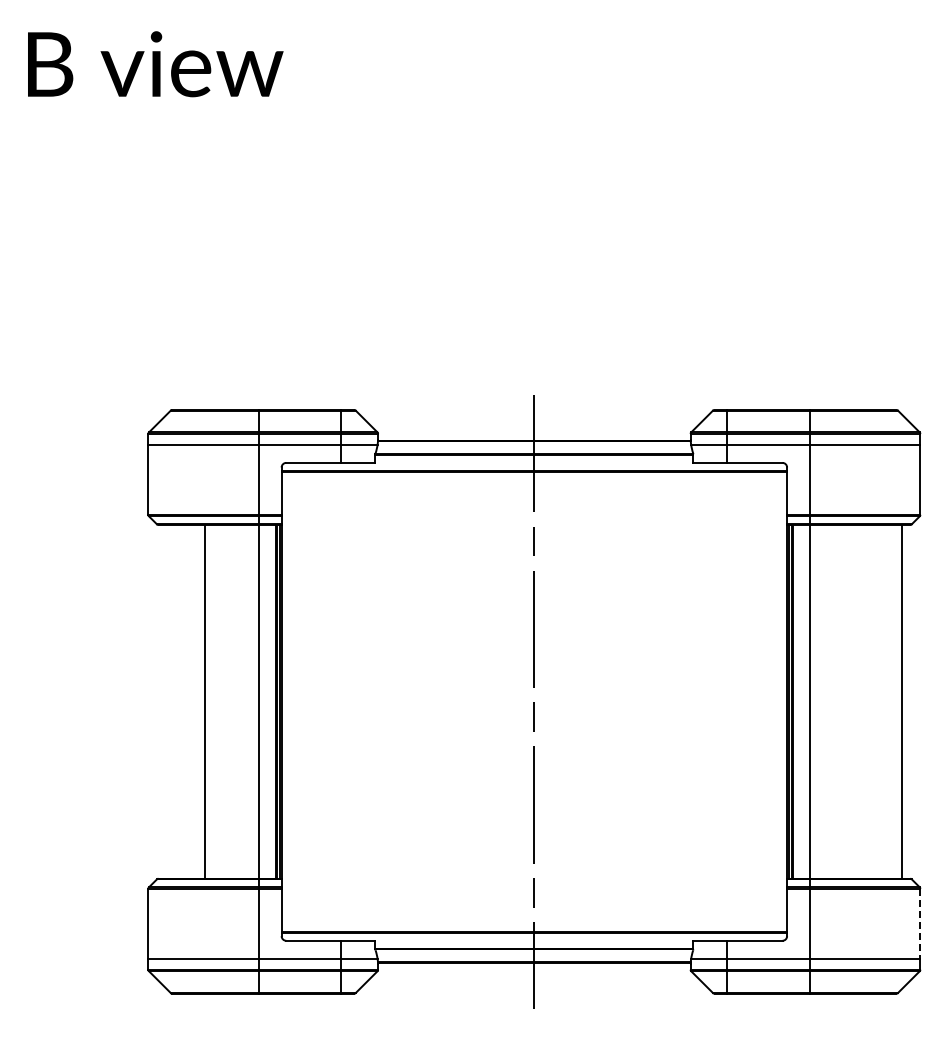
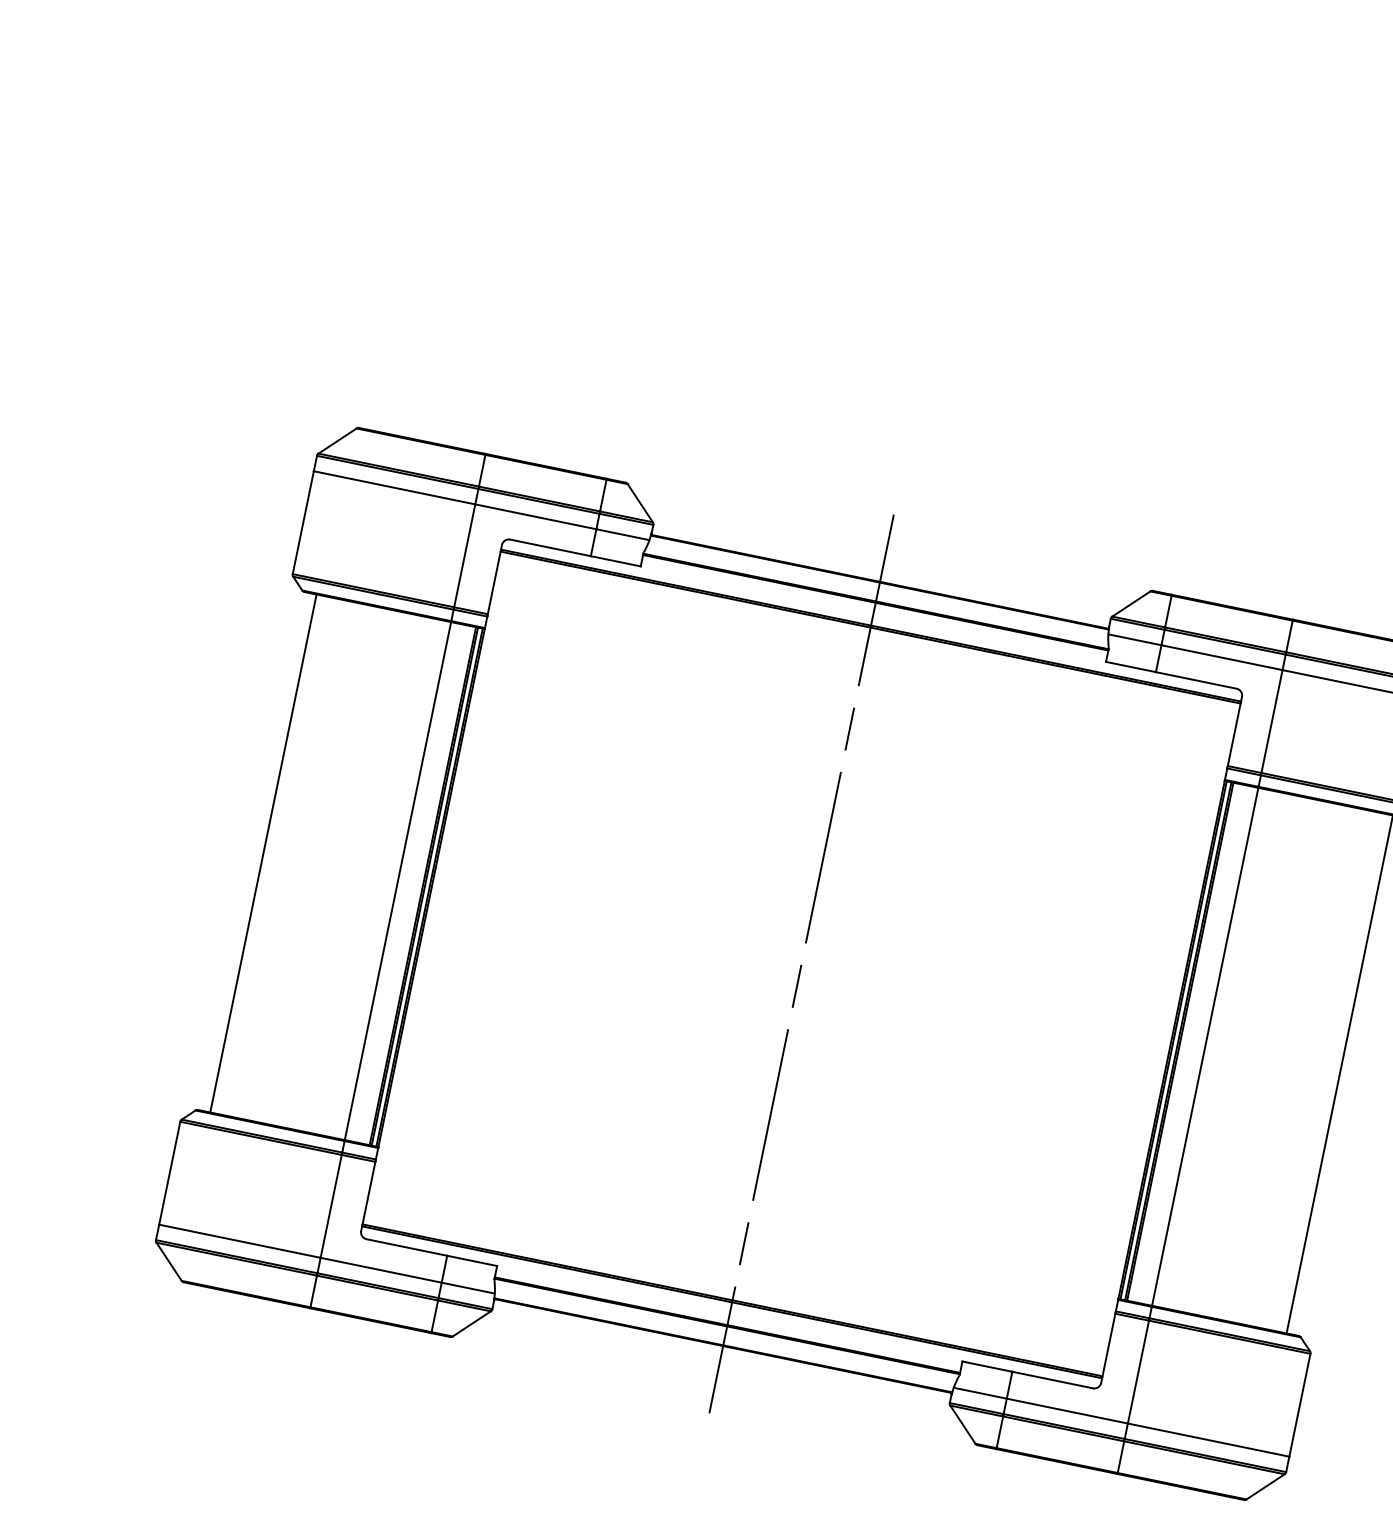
line: (204, 701) -> (263, 852), moved
line: (920, 924) -> (1299, 1405), dashed -> solid

